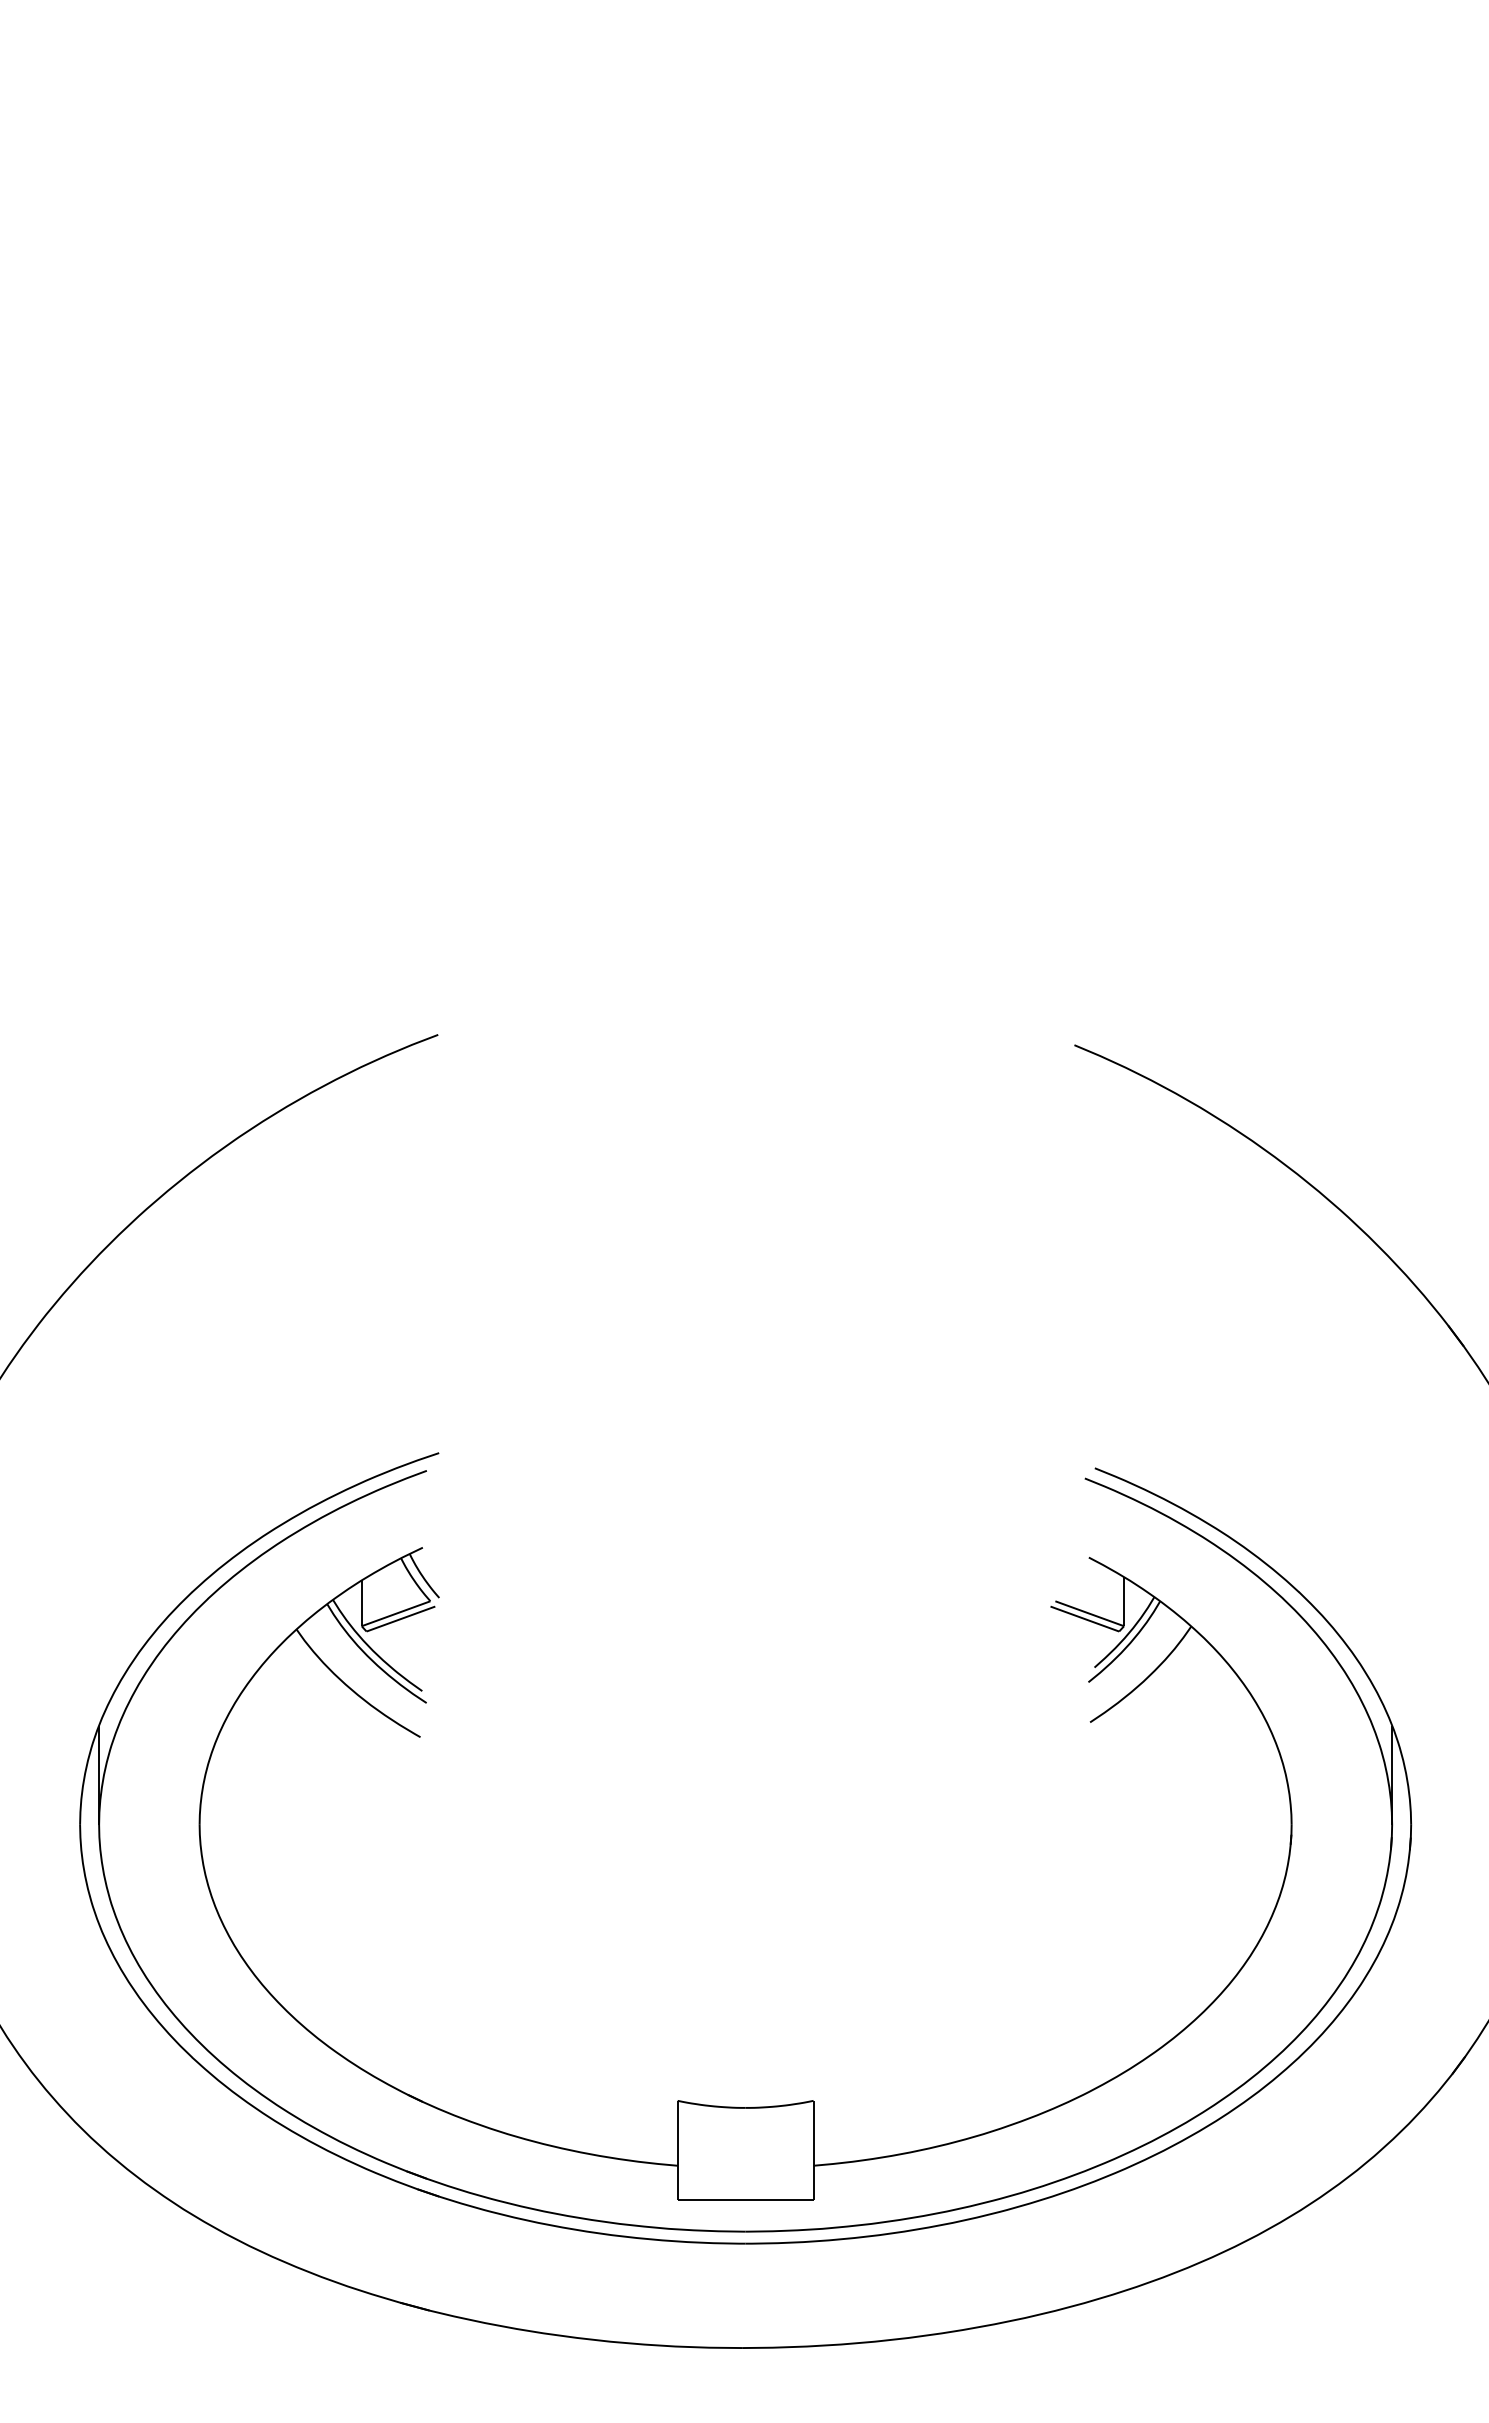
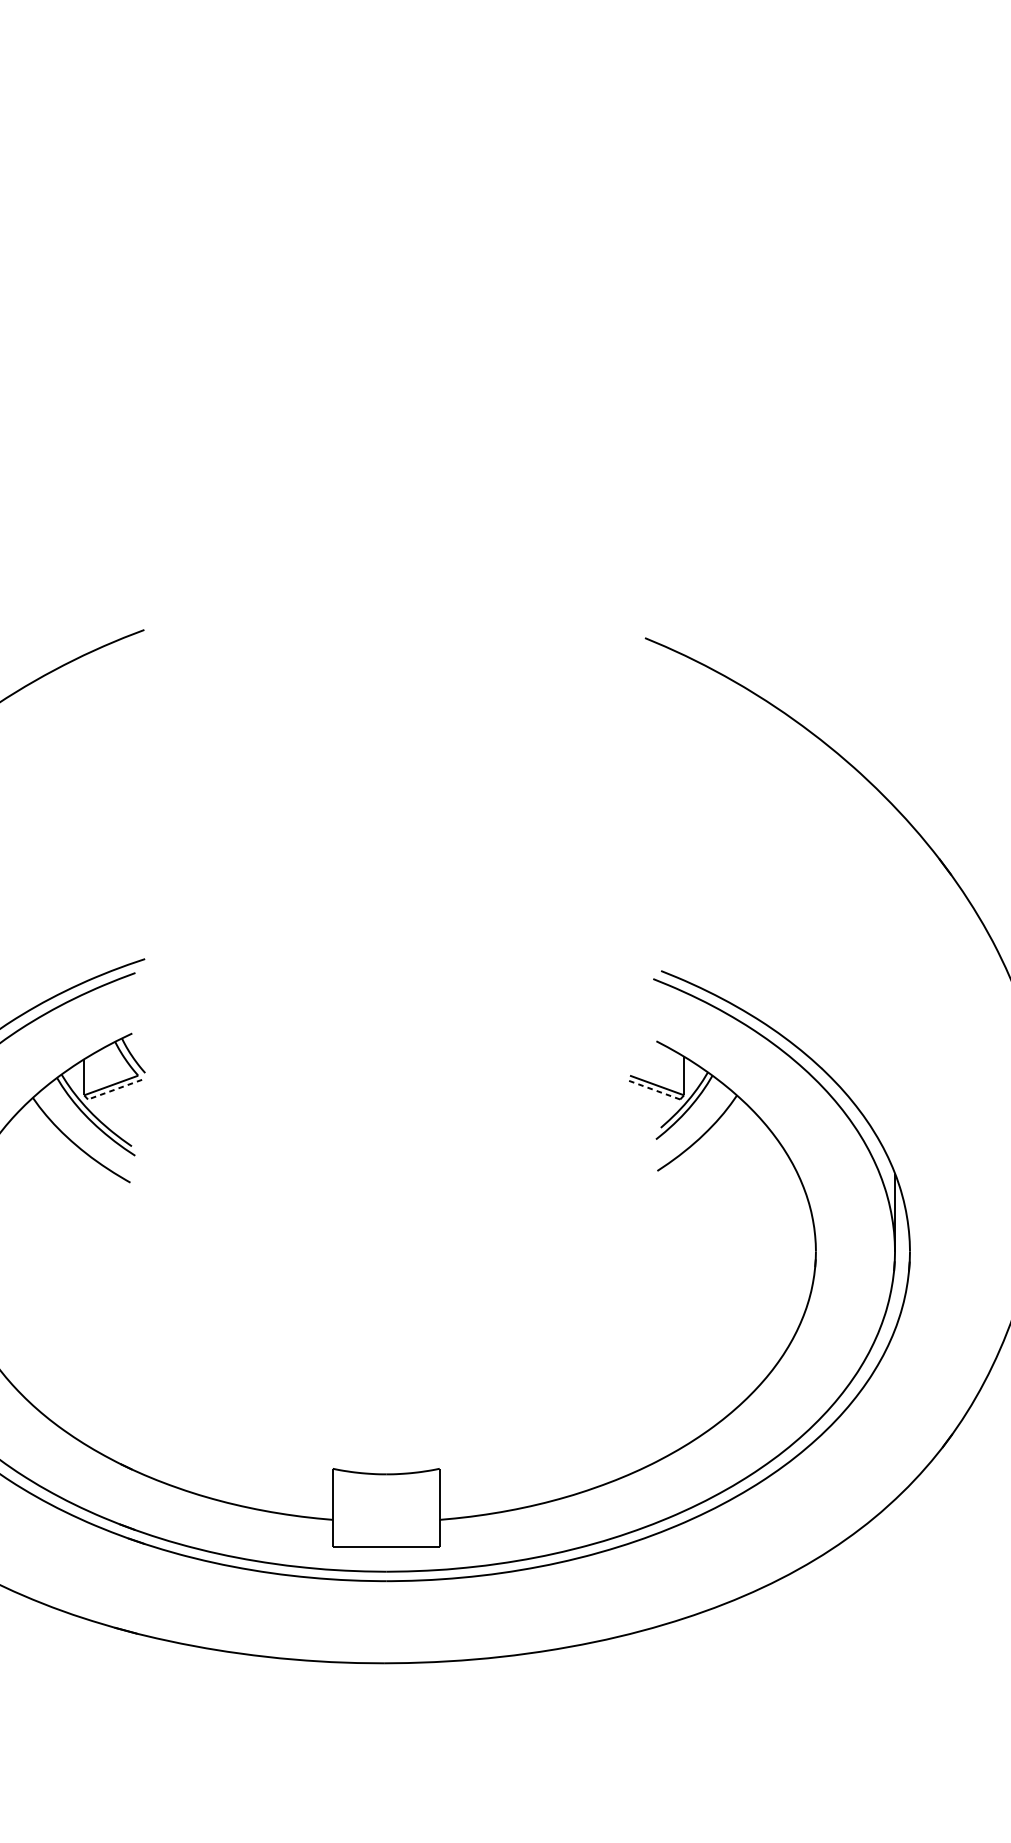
line: (400, 1619) -> (114, 1090), solid -> dashed
line: (1084, 1619) -> (652, 1090), solid -> dashed

